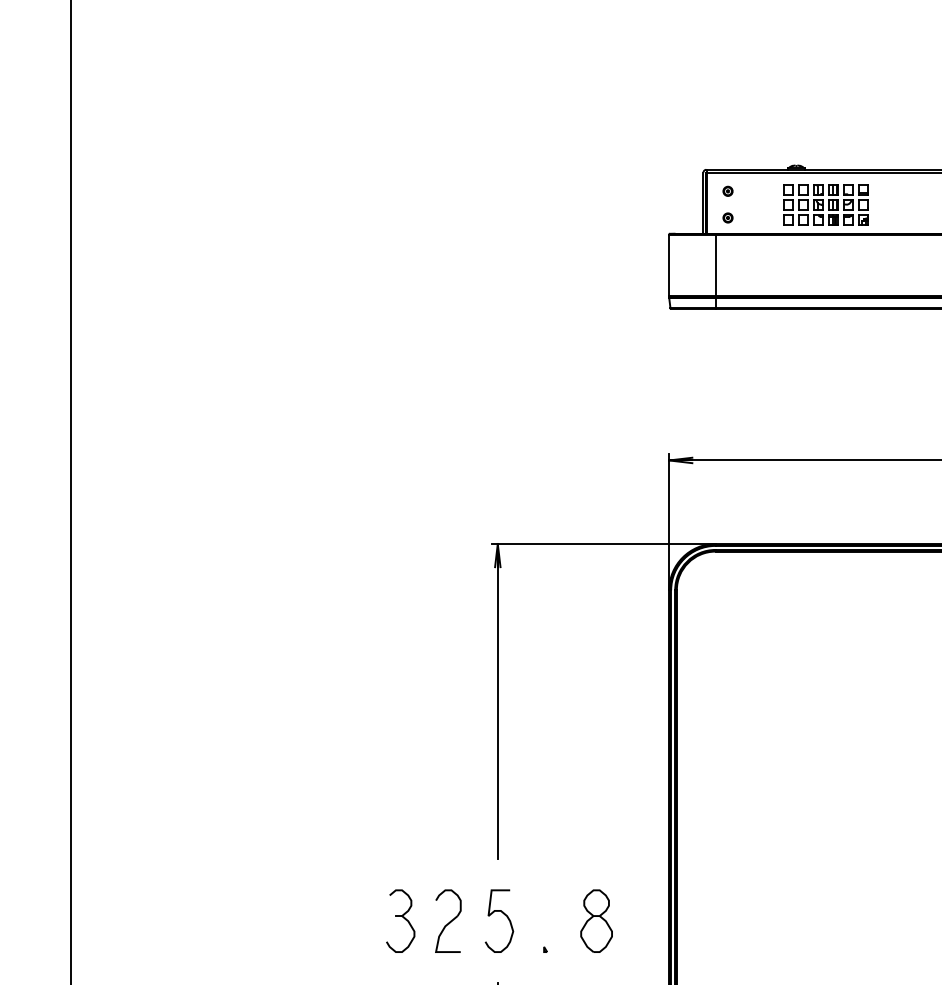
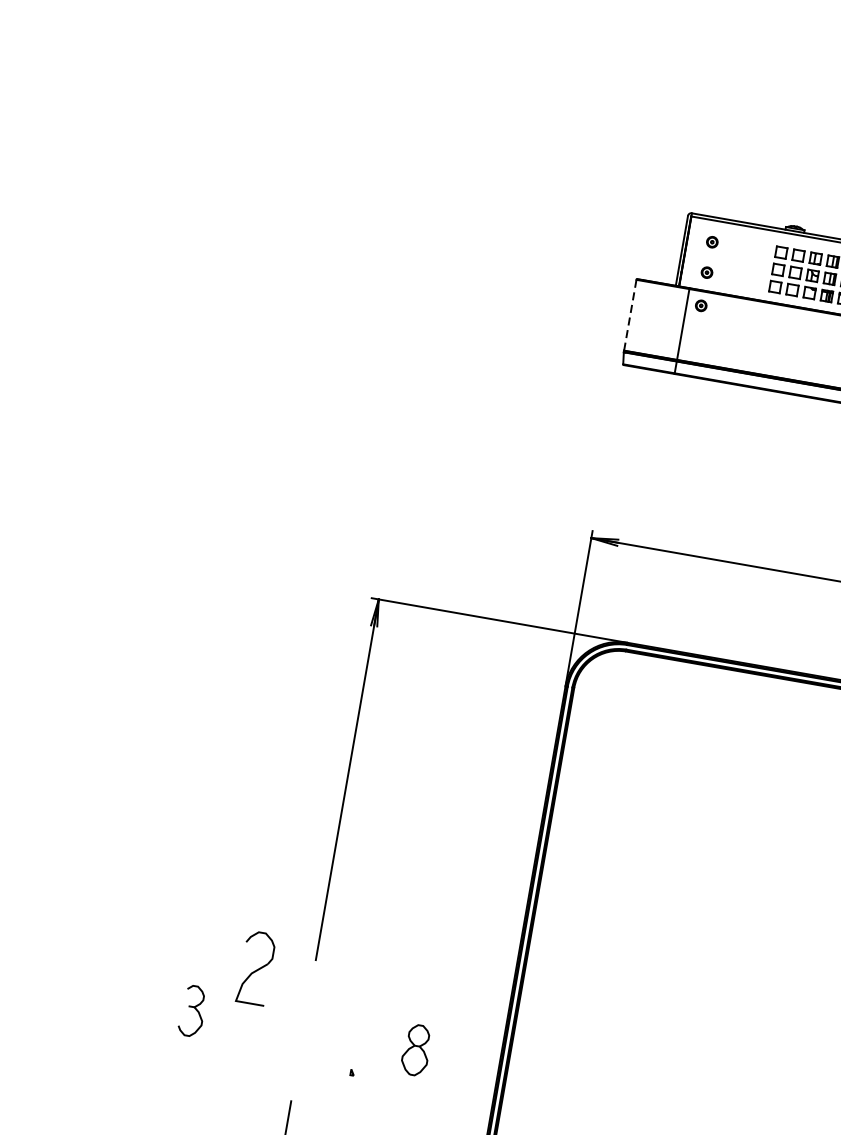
part: (727, 246) -> (700, 305), added
line: (669, 265) -> (630, 315), solid -> dashed
curve: (504, 915) -> (312, 1025), removed
part: (400, 920) -> (192, 1010), size x0.7
part: (448, 920) -> (256, 967), moved
part: (596, 920) -> (416, 1049), size x0.7

